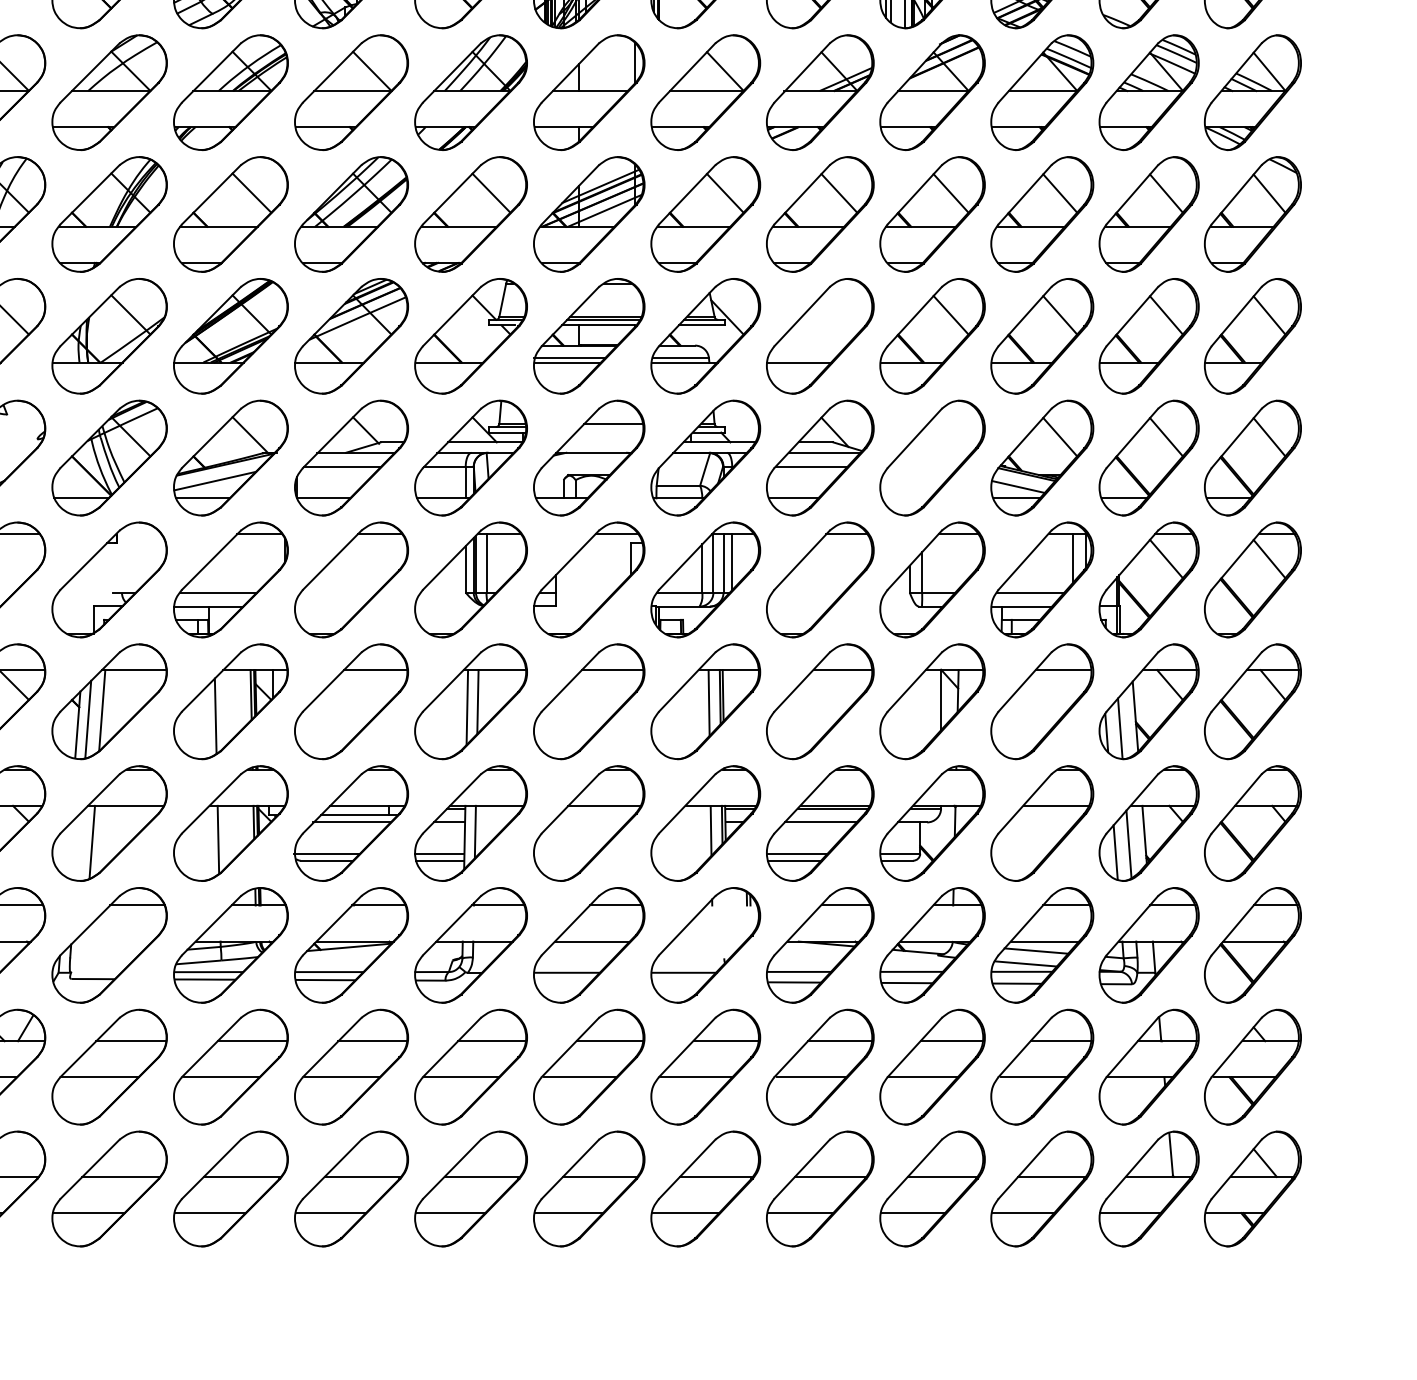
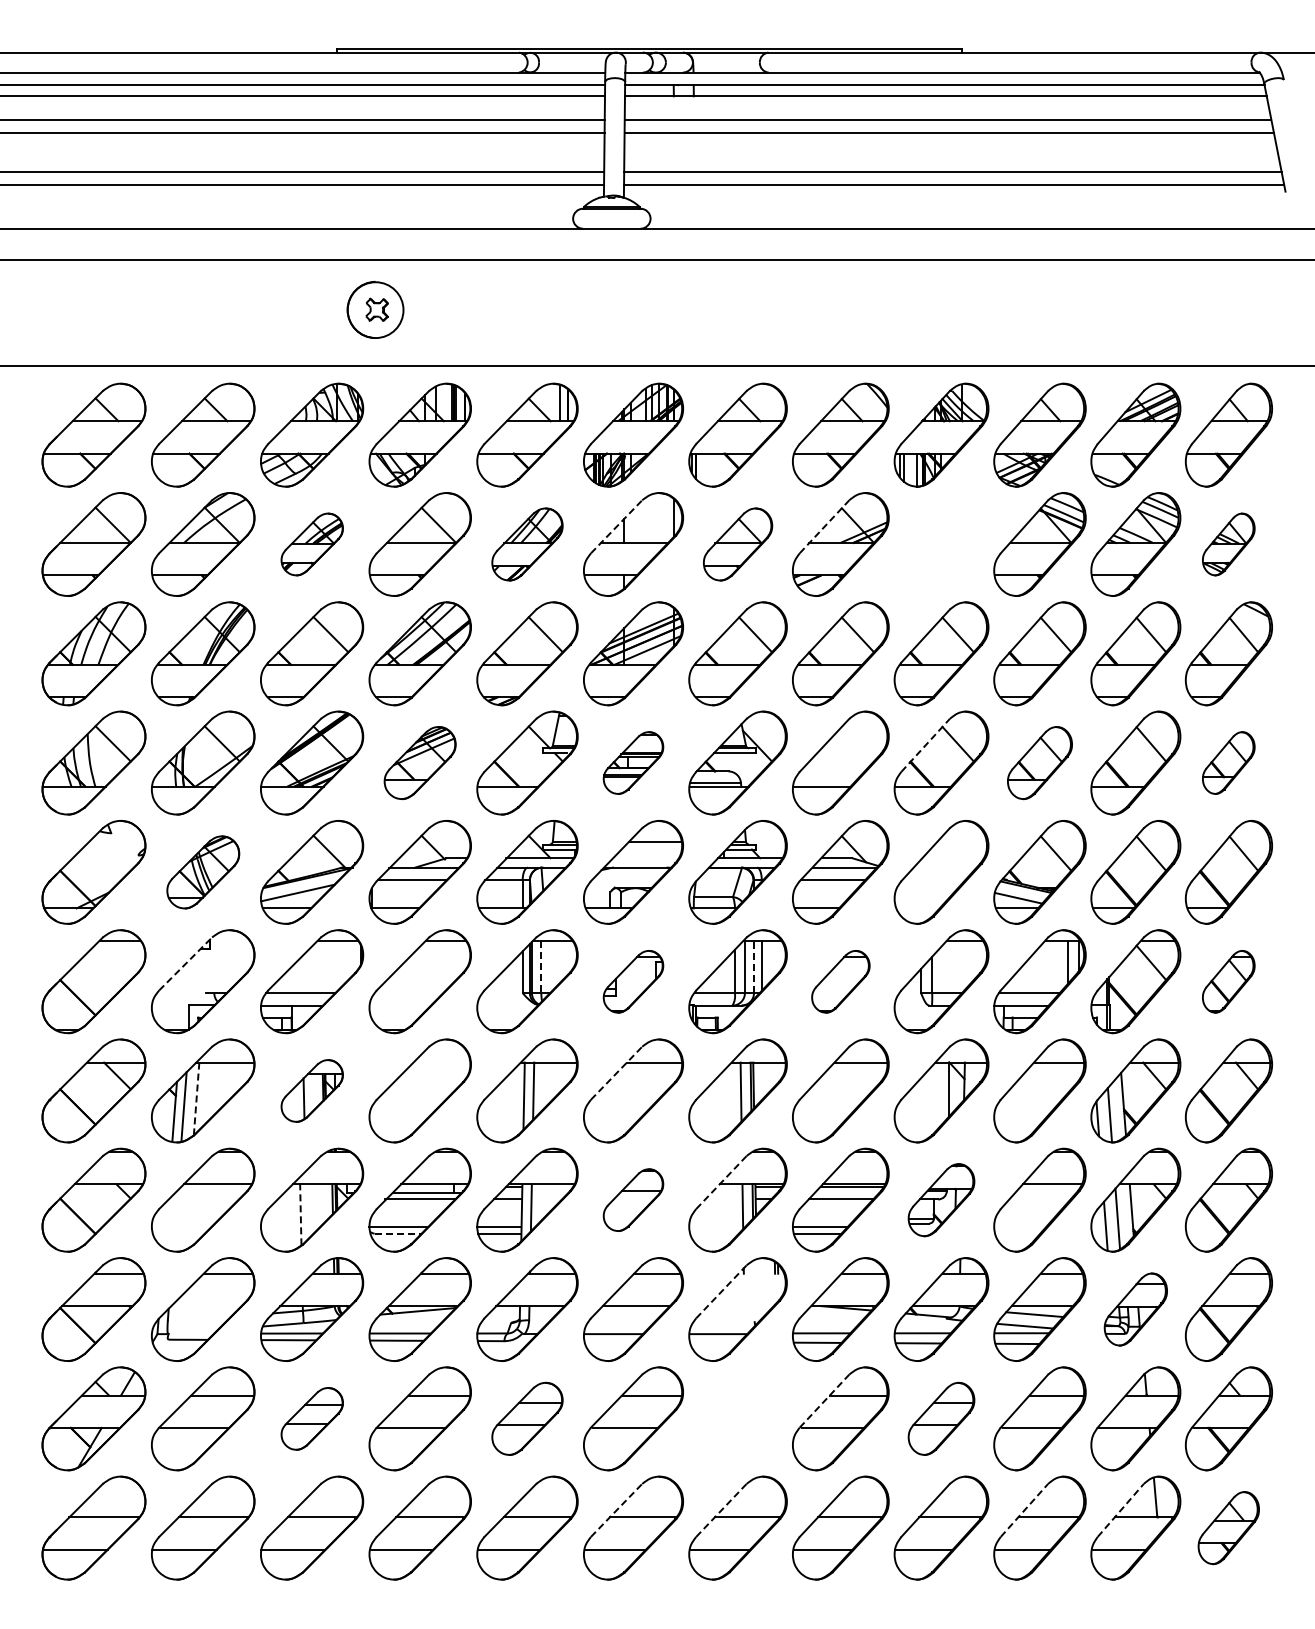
line: (570, 72) -> (616, 526), solid -> dashed
line: (802, 72) -> (824, 526), solid -> dashed
part: (231, 92) -> (312, 544), size x0.6
part: (471, 92) -> (527, 544), size x0.7
part: (705, 92) -> (737, 544), size x0.7
part: (932, 92) -> (941, 544), removed
part: (1252, 92) -> (1228, 544), size x0.6
line: (914, 316) -> (925, 745), solid -> dashed
part: (350, 335) -> (419, 762), size x0.7
part: (589, 335) -> (633, 762), size x0.6
part: (1041, 335) -> (1039, 762), size x0.7
part: (1252, 335) -> (1228, 762), size x0.6
part: (109, 458) -> (203, 872), size x0.7
line: (91, 559) -> (186, 963), solid -> dashed
line: (724, 563) -> (754, 966), solid -> dashed
line: (486, 564) -> (541, 967), solid -> dashed
part: (589, 579) -> (633, 981), size x0.6
part: (819, 579) -> (840, 981), size x0.6
part: (1252, 579) -> (1228, 981), size x0.6
line: (375, 670) -> (441, 1062), removed
line: (570, 682) -> (616, 1073), solid -> dashed
part: (231, 701) -> (312, 1090), size x0.6
line: (102, 710) -> (196, 1098), solid -> dashed
line: (687, 803) -> (721, 1182), solid -> dashed
part: (589, 822) -> (633, 1199), size x0.6
part: (932, 822) -> (941, 1199), size x0.7
line: (218, 839) -> (300, 1214), solid -> dashed
line: (92, 841) -> (187, 1216), removed
line: (327, 860) -> (398, 1233), solid -> dashed
line: (687, 925) -> (721, 1291), solid -> dashed
part: (1148, 945) -> (1135, 1309), size x0.7
line: (802, 1046) -> (824, 1400), solid -> dashed
part: (231, 1066) -> (312, 1418), size x0.6
part: (471, 1066) -> (527, 1418), size x0.7
part: (705, 1066) -> (737, 1418), removed
part: (932, 1066) -> (941, 1418), size x0.7
line: (570, 1169) -> (616, 1510), solid -> dashed
line: (687, 1169) -> (721, 1510), solid -> dashed
line: (1025, 1169) -> (1024, 1510), solid -> dashed
line: (1133, 1169) -> (1121, 1510), solid -> dashed
part: (1252, 1188) -> (1228, 1527), size x0.7

